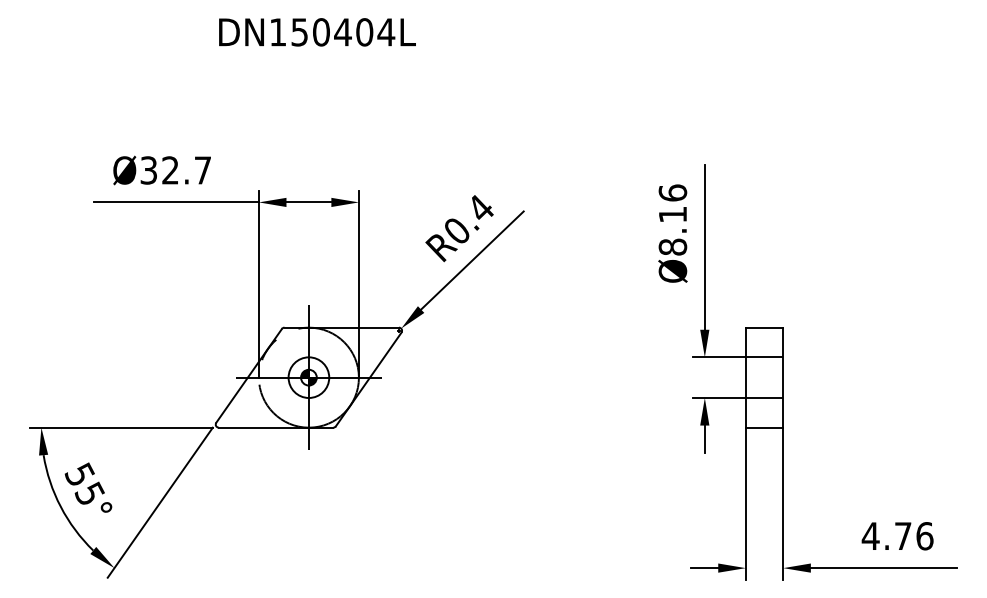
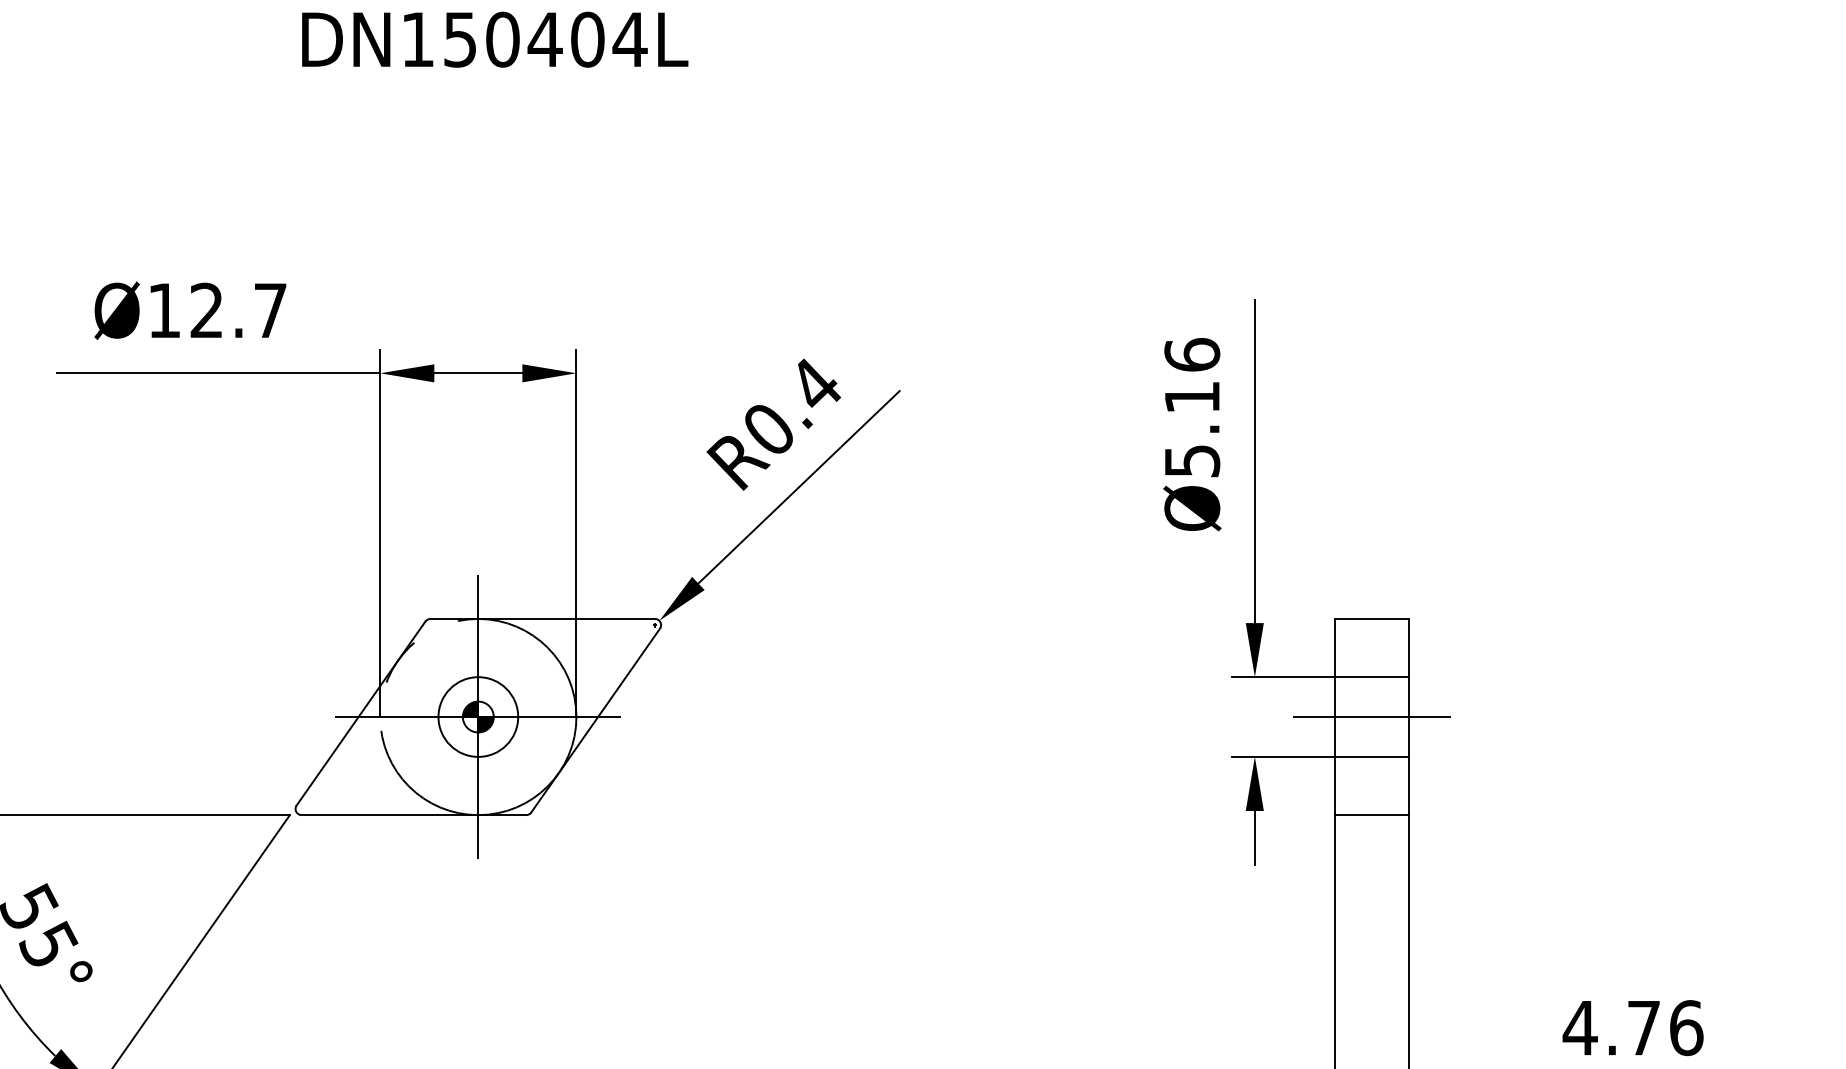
text: (148, 170) -> (163, 310), Ø32.7 -> Ø12.7
text: (672, 246) -> (1191, 459), Ø8.16 -> Ø5.16
line: (764, 377) -> (1371, 716), added

